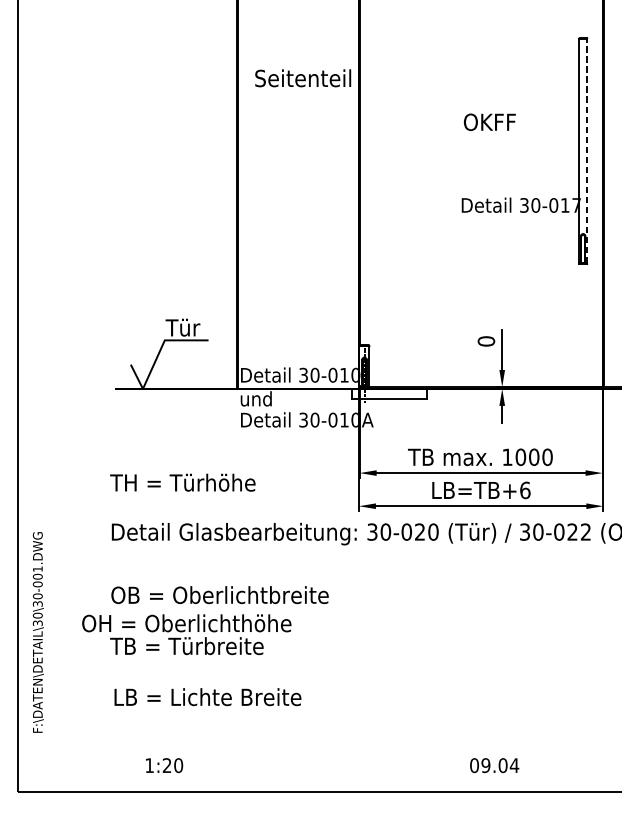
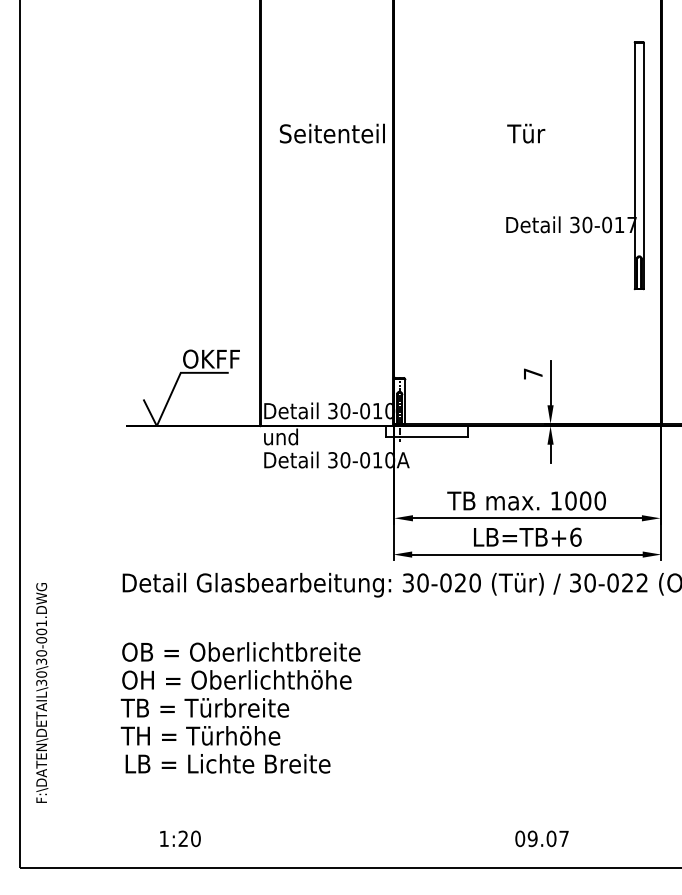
text: (302, 78) -> (331, 133), moved
text: (489, 121) -> (536, 133), OKFF -> Tür
line: (587, 151) -> (643, 165), dashed -> solid
text: (191, 327) -> (210, 358), Tür -> OKFF
text: (485, 340) -> (532, 373), 0 -> 7
text: (182, 482) -> (200, 735), moved
text: (186, 622) -> (236, 679), moved
text: (514, 765) -> (563, 838), 09.04 -> 09.07

